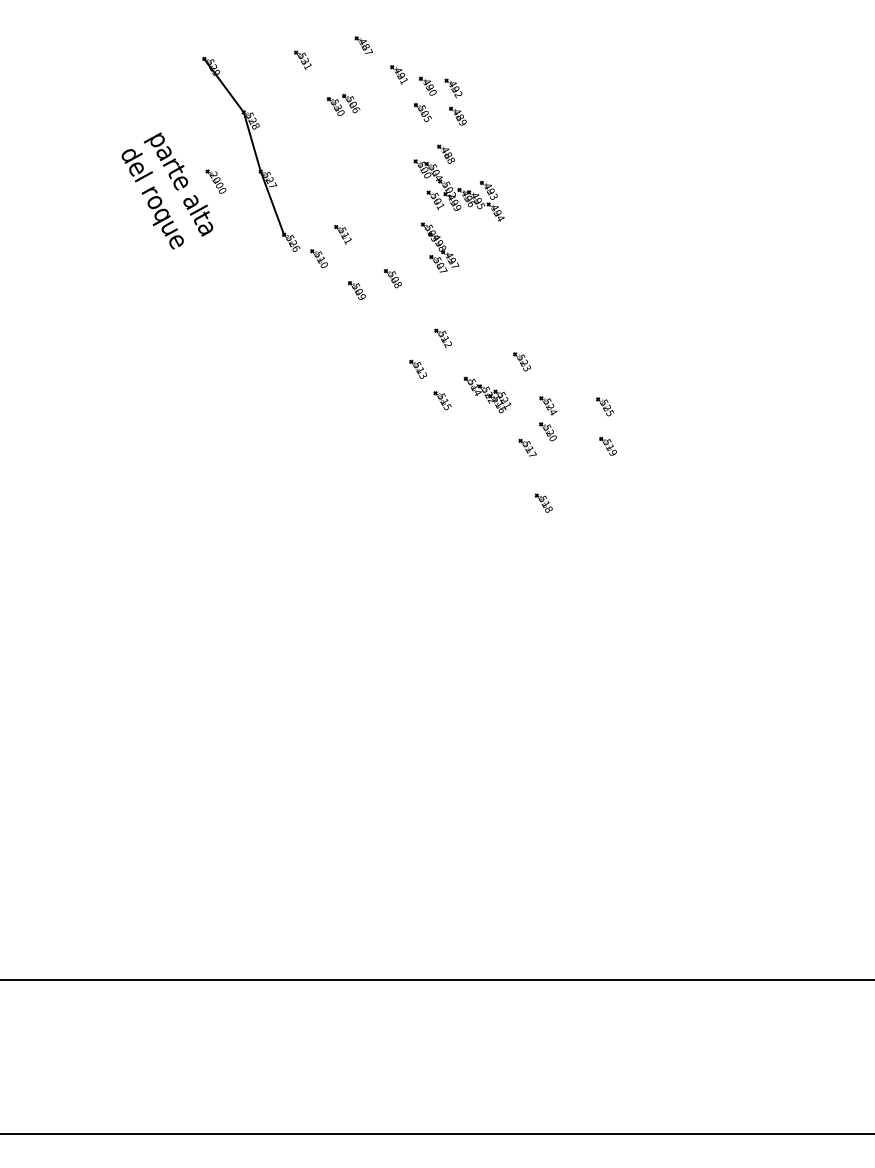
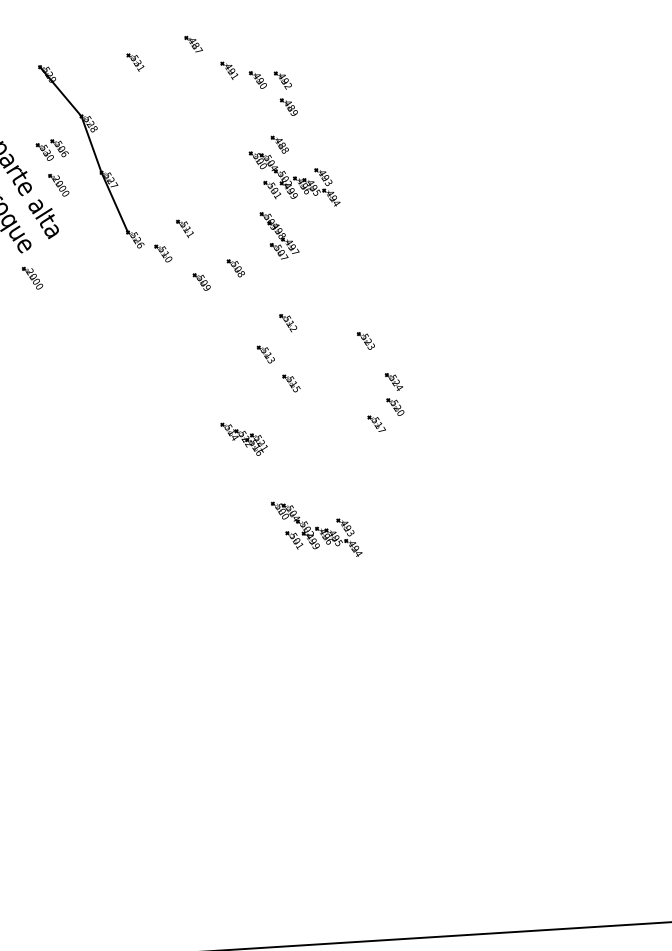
part: (343, 104) -> (52, 149), moved
part: (422, 112) -> (254, 105), removed
part: (182, 275) -> (32, 278), added
part: (486, 394) -> (243, 438), moved
part: (605, 406) -> (449, 379), removed
part: (607, 446) -> (453, 417), removed
part: (543, 502) -> (395, 475), removed
part: (458, 552) -> (316, 529), added

